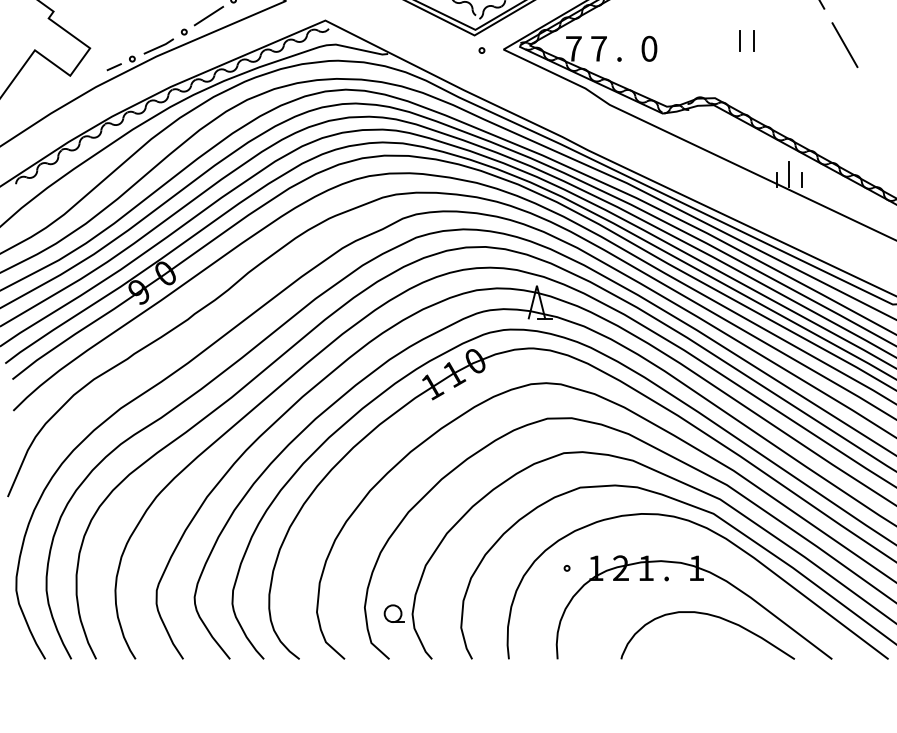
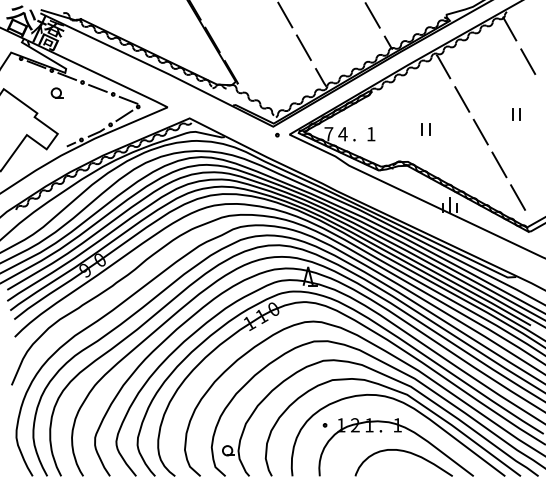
text: (598, 49) -> (342, 134), 7 -> 4
text: (649, 49) -> (371, 134), 0 -> 1
line: (878, 102) -> (499, 164), added

